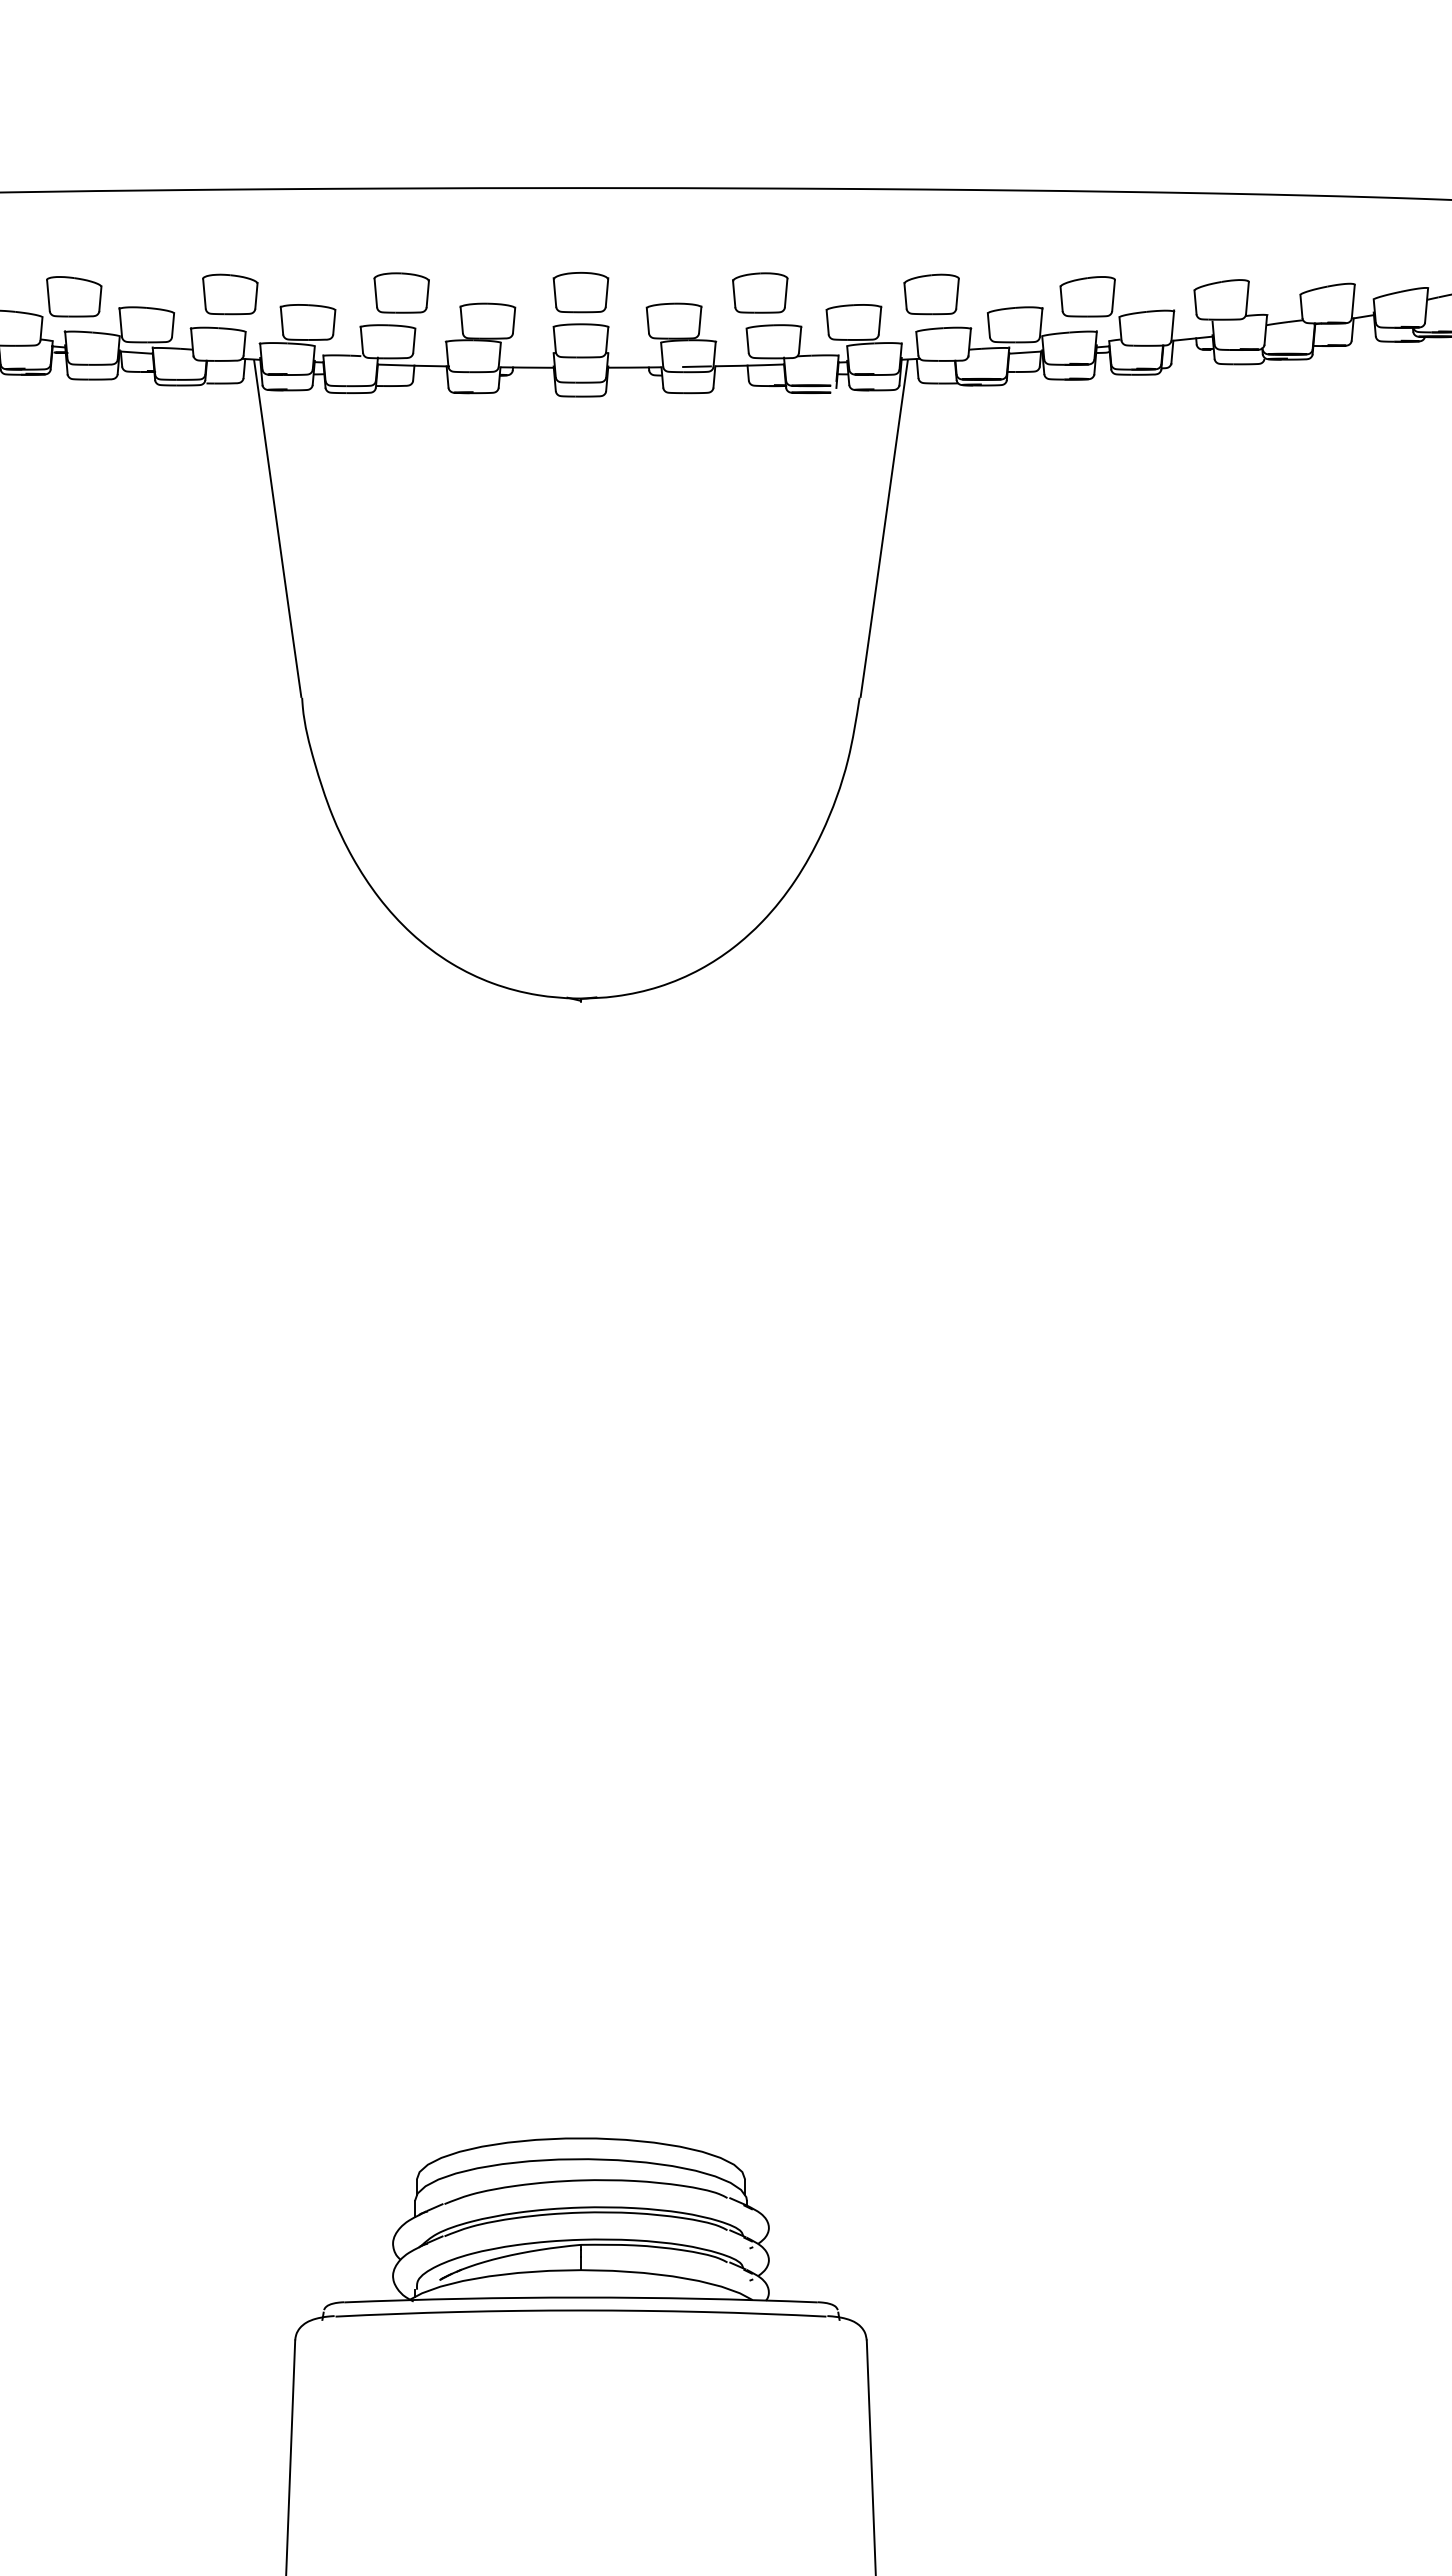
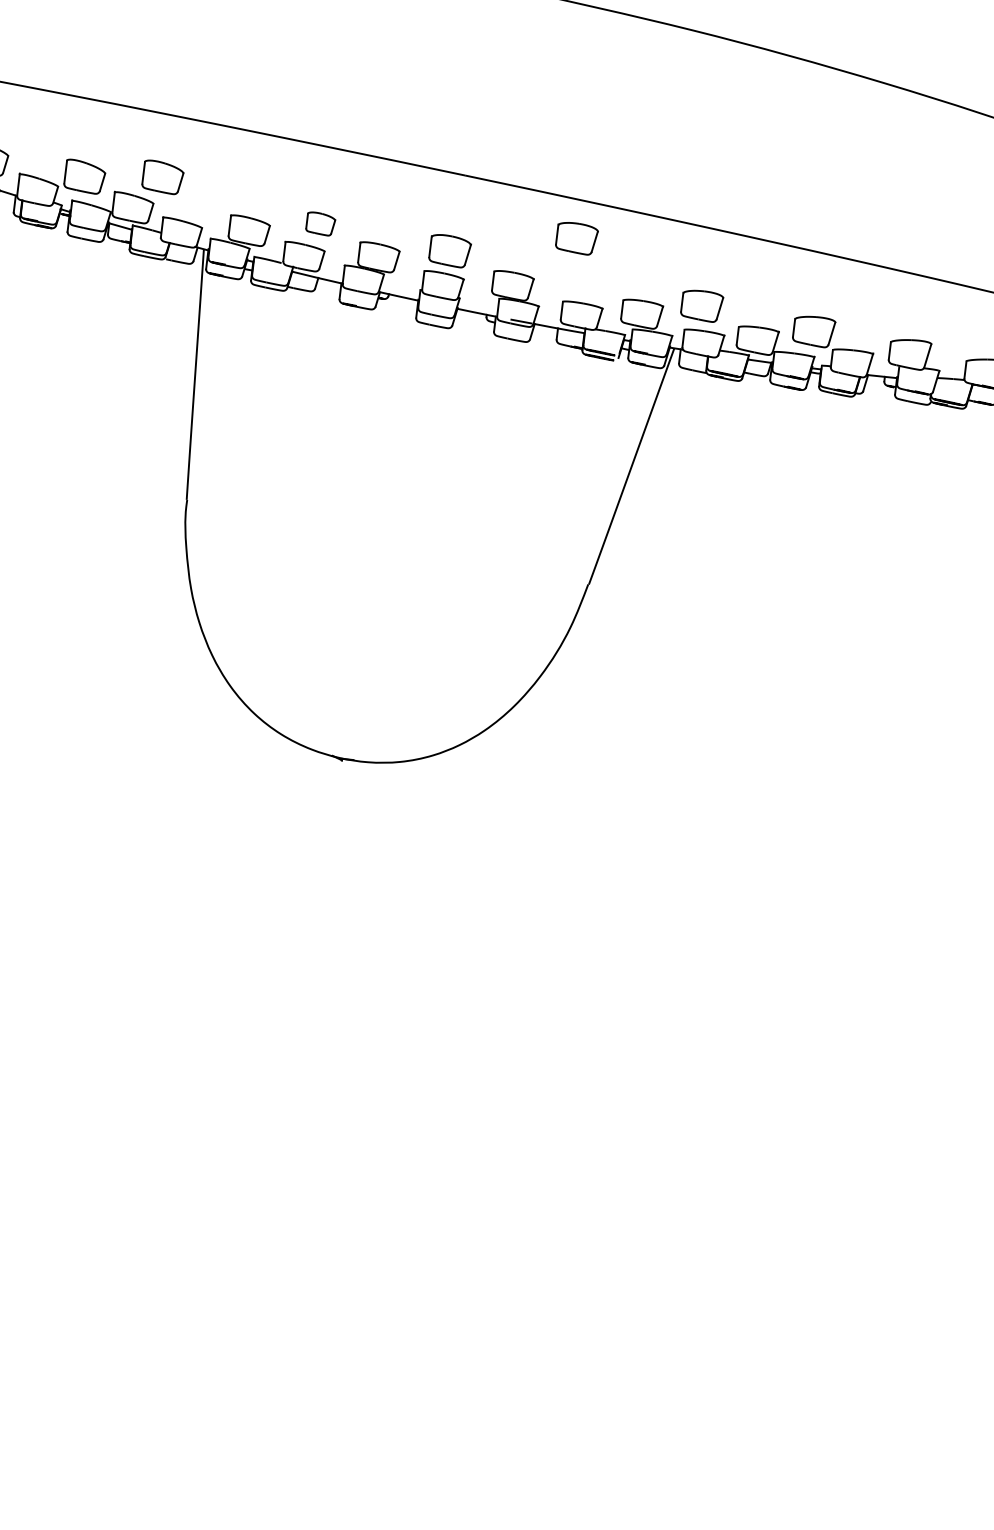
part: (401, 292) -> (320, 223), size x0.7
part: (760, 292) -> (576, 237), moved
part: (230, 294) -> (162, 177), moved

